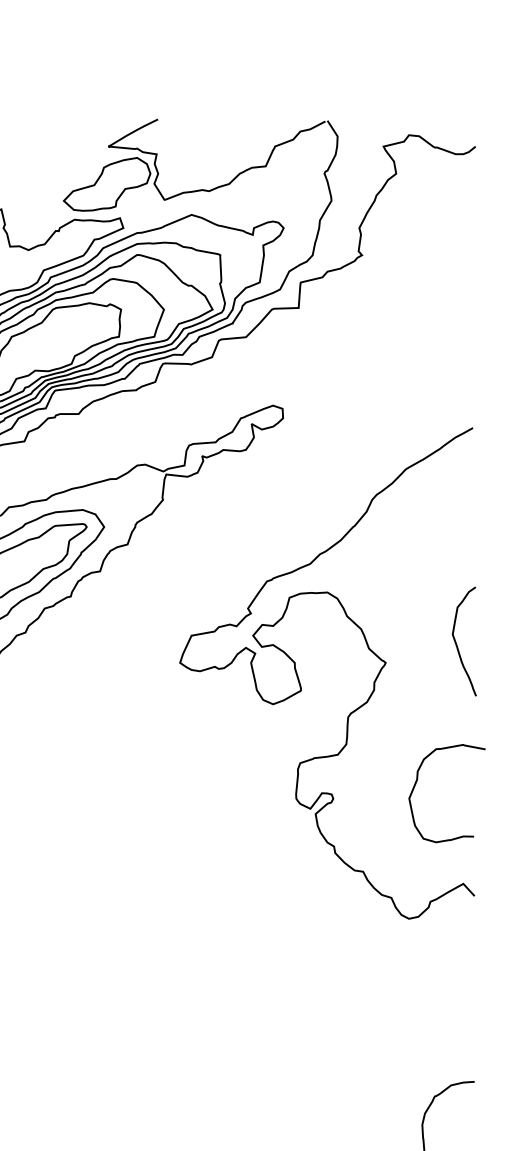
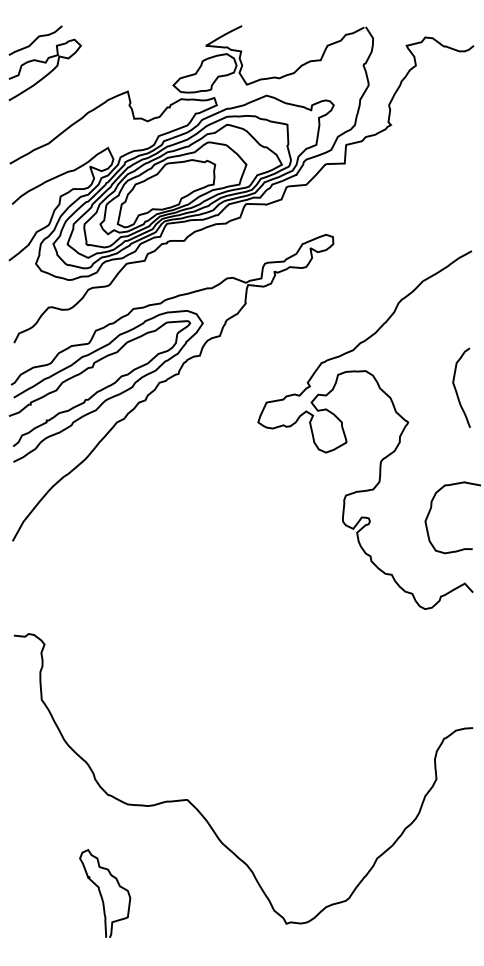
curve: (457, 642) -> (456, 388), moved

